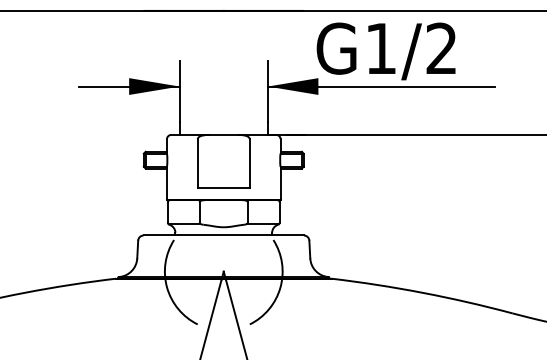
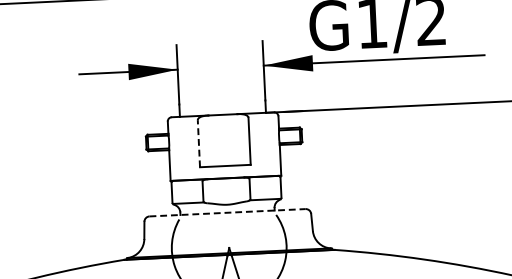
line: (197, 162) -> (198, 142), solid -> dashed
line: (224, 235) -> (228, 212), solid -> dashed

